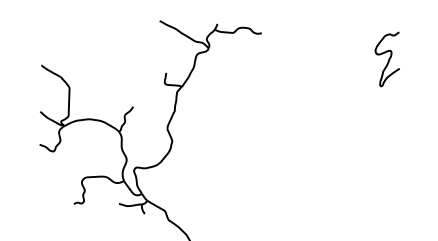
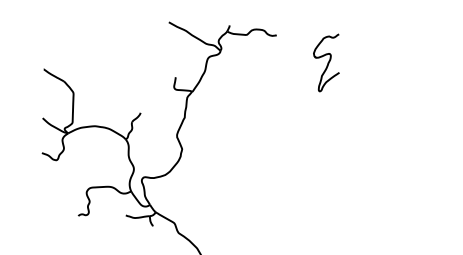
curve: (388, 58) -> (327, 62), moved

